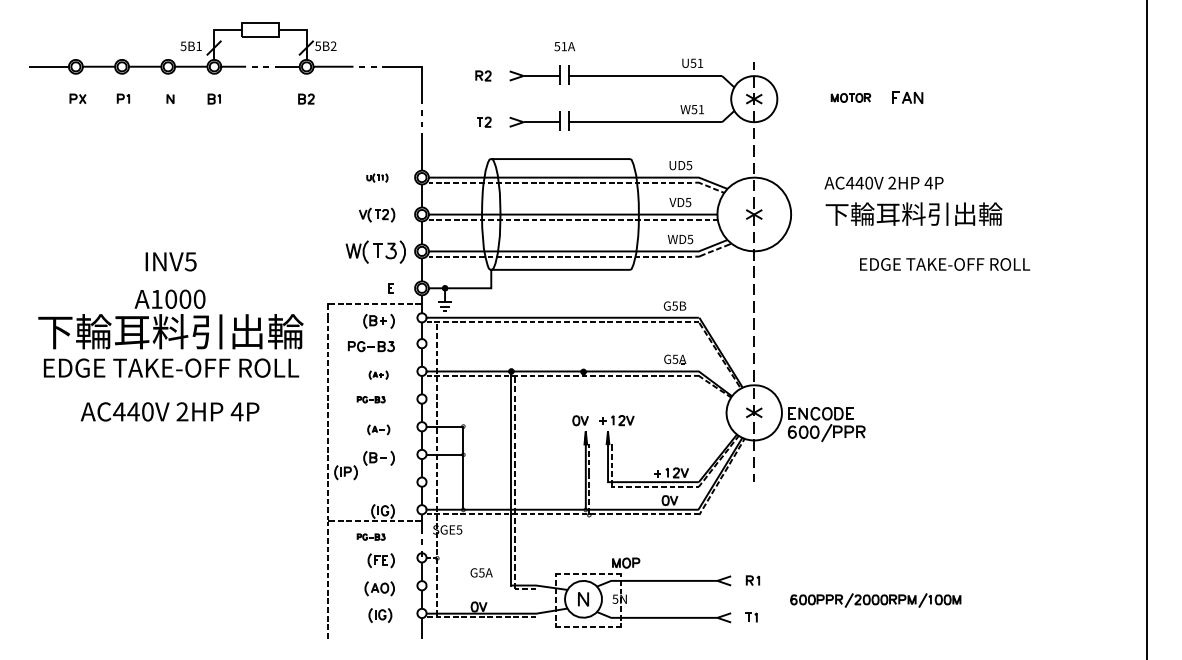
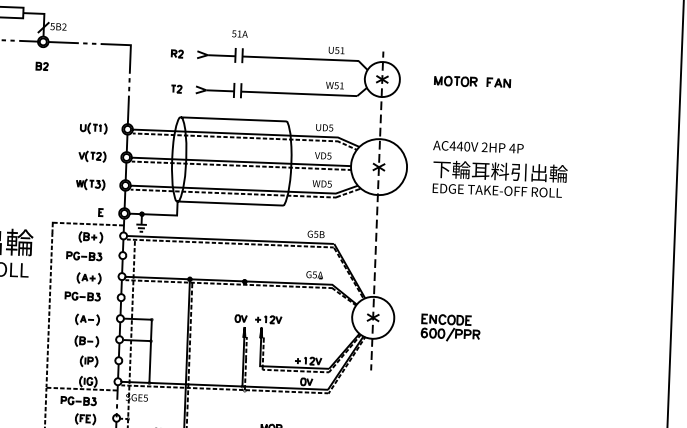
part: (850, 97) -> (455, 81), size x1.43
part: (377, 177) -> (93, 128), size x1.67
part: (376, 251) -> (90, 184), size x0.62
text: (945, 264) -> (497, 190), moved
part: (378, 374) -> (88, 277), size x1.67
part: (370, 399) -> (82, 296), size x1.67
part: (826, 424) -> (450, 328), moved
part: (378, 429) -> (87, 319), size x1.43
part: (345, 472) -> (88, 361), moved
part: (370, 536) -> (78, 400), size x1.67

